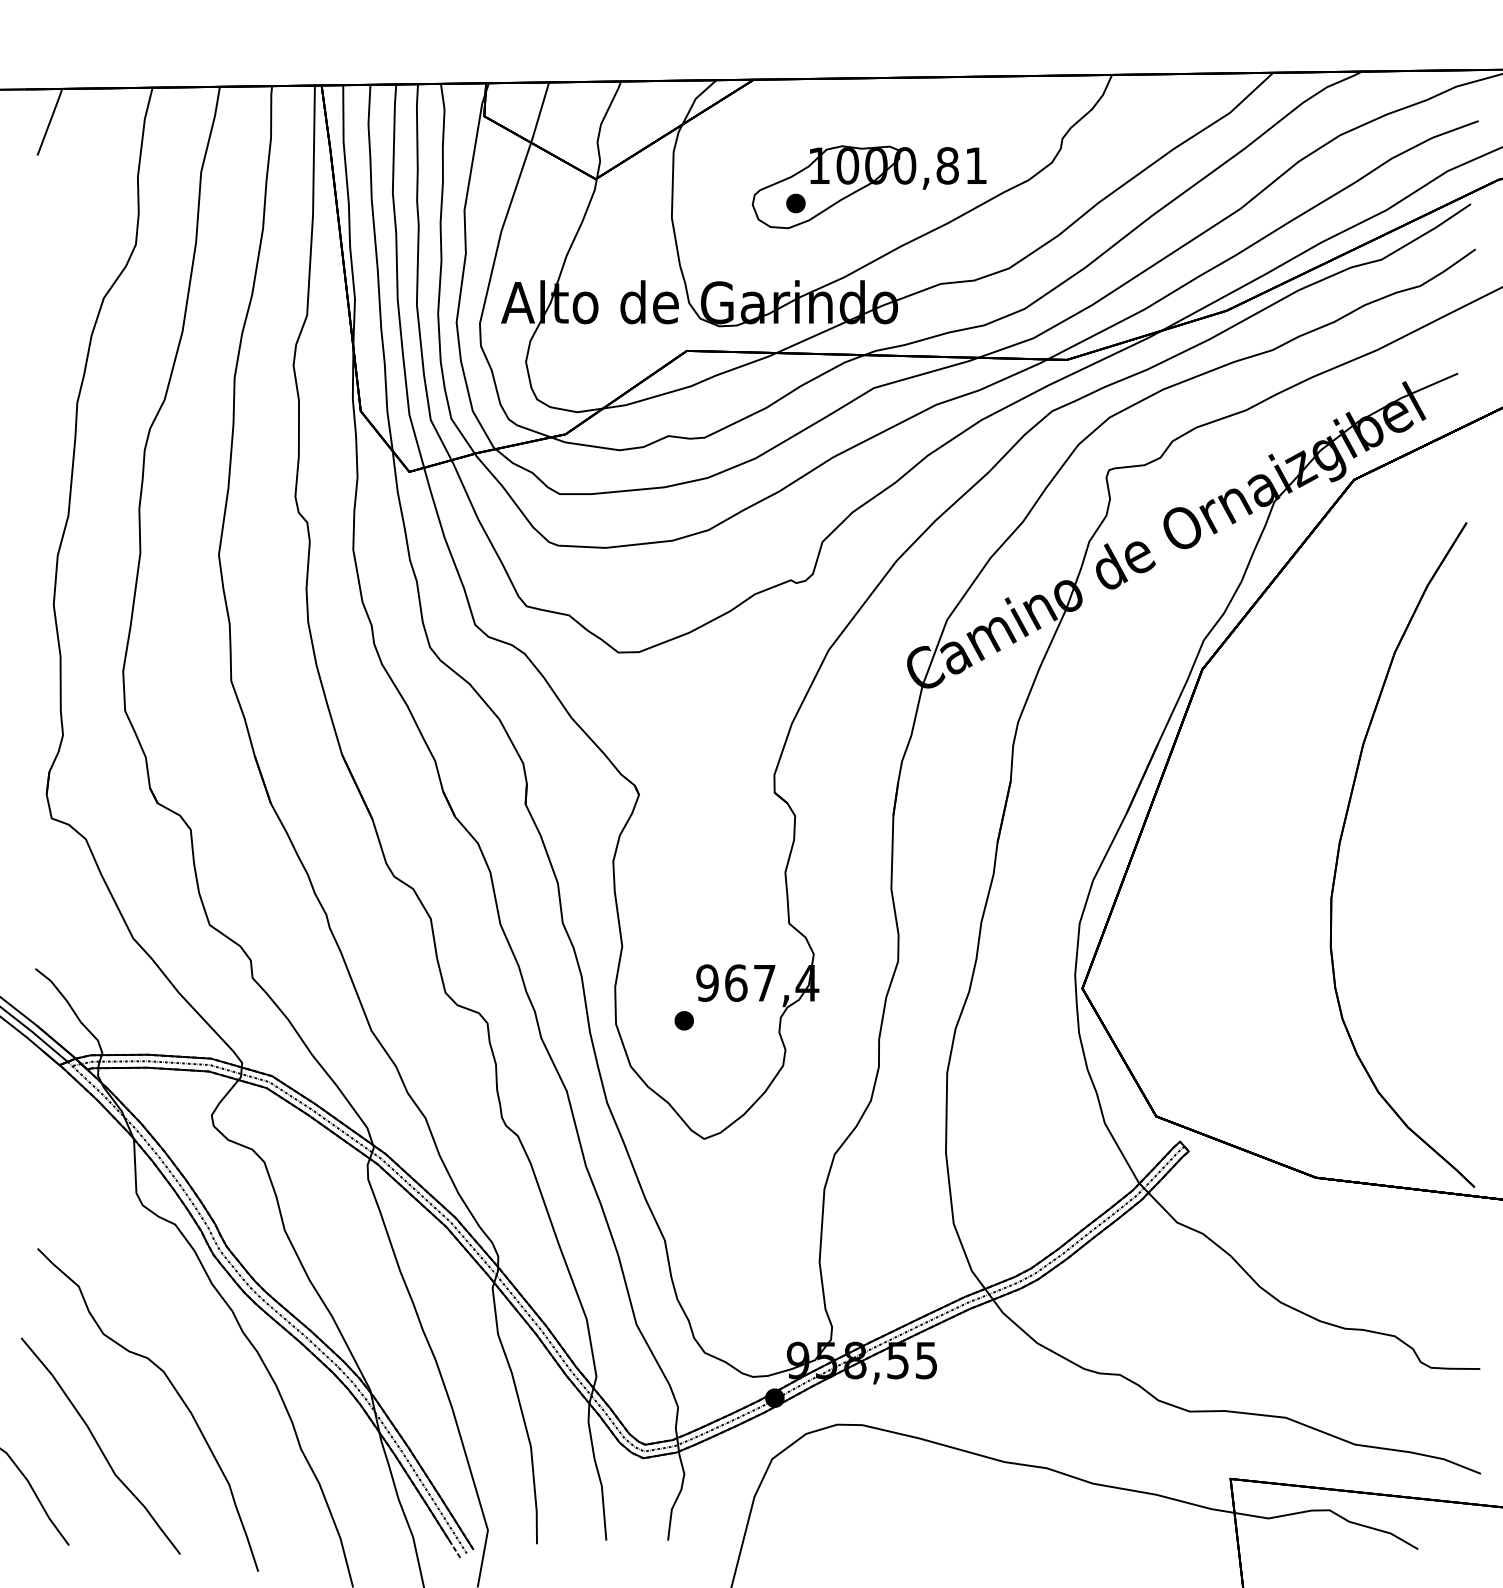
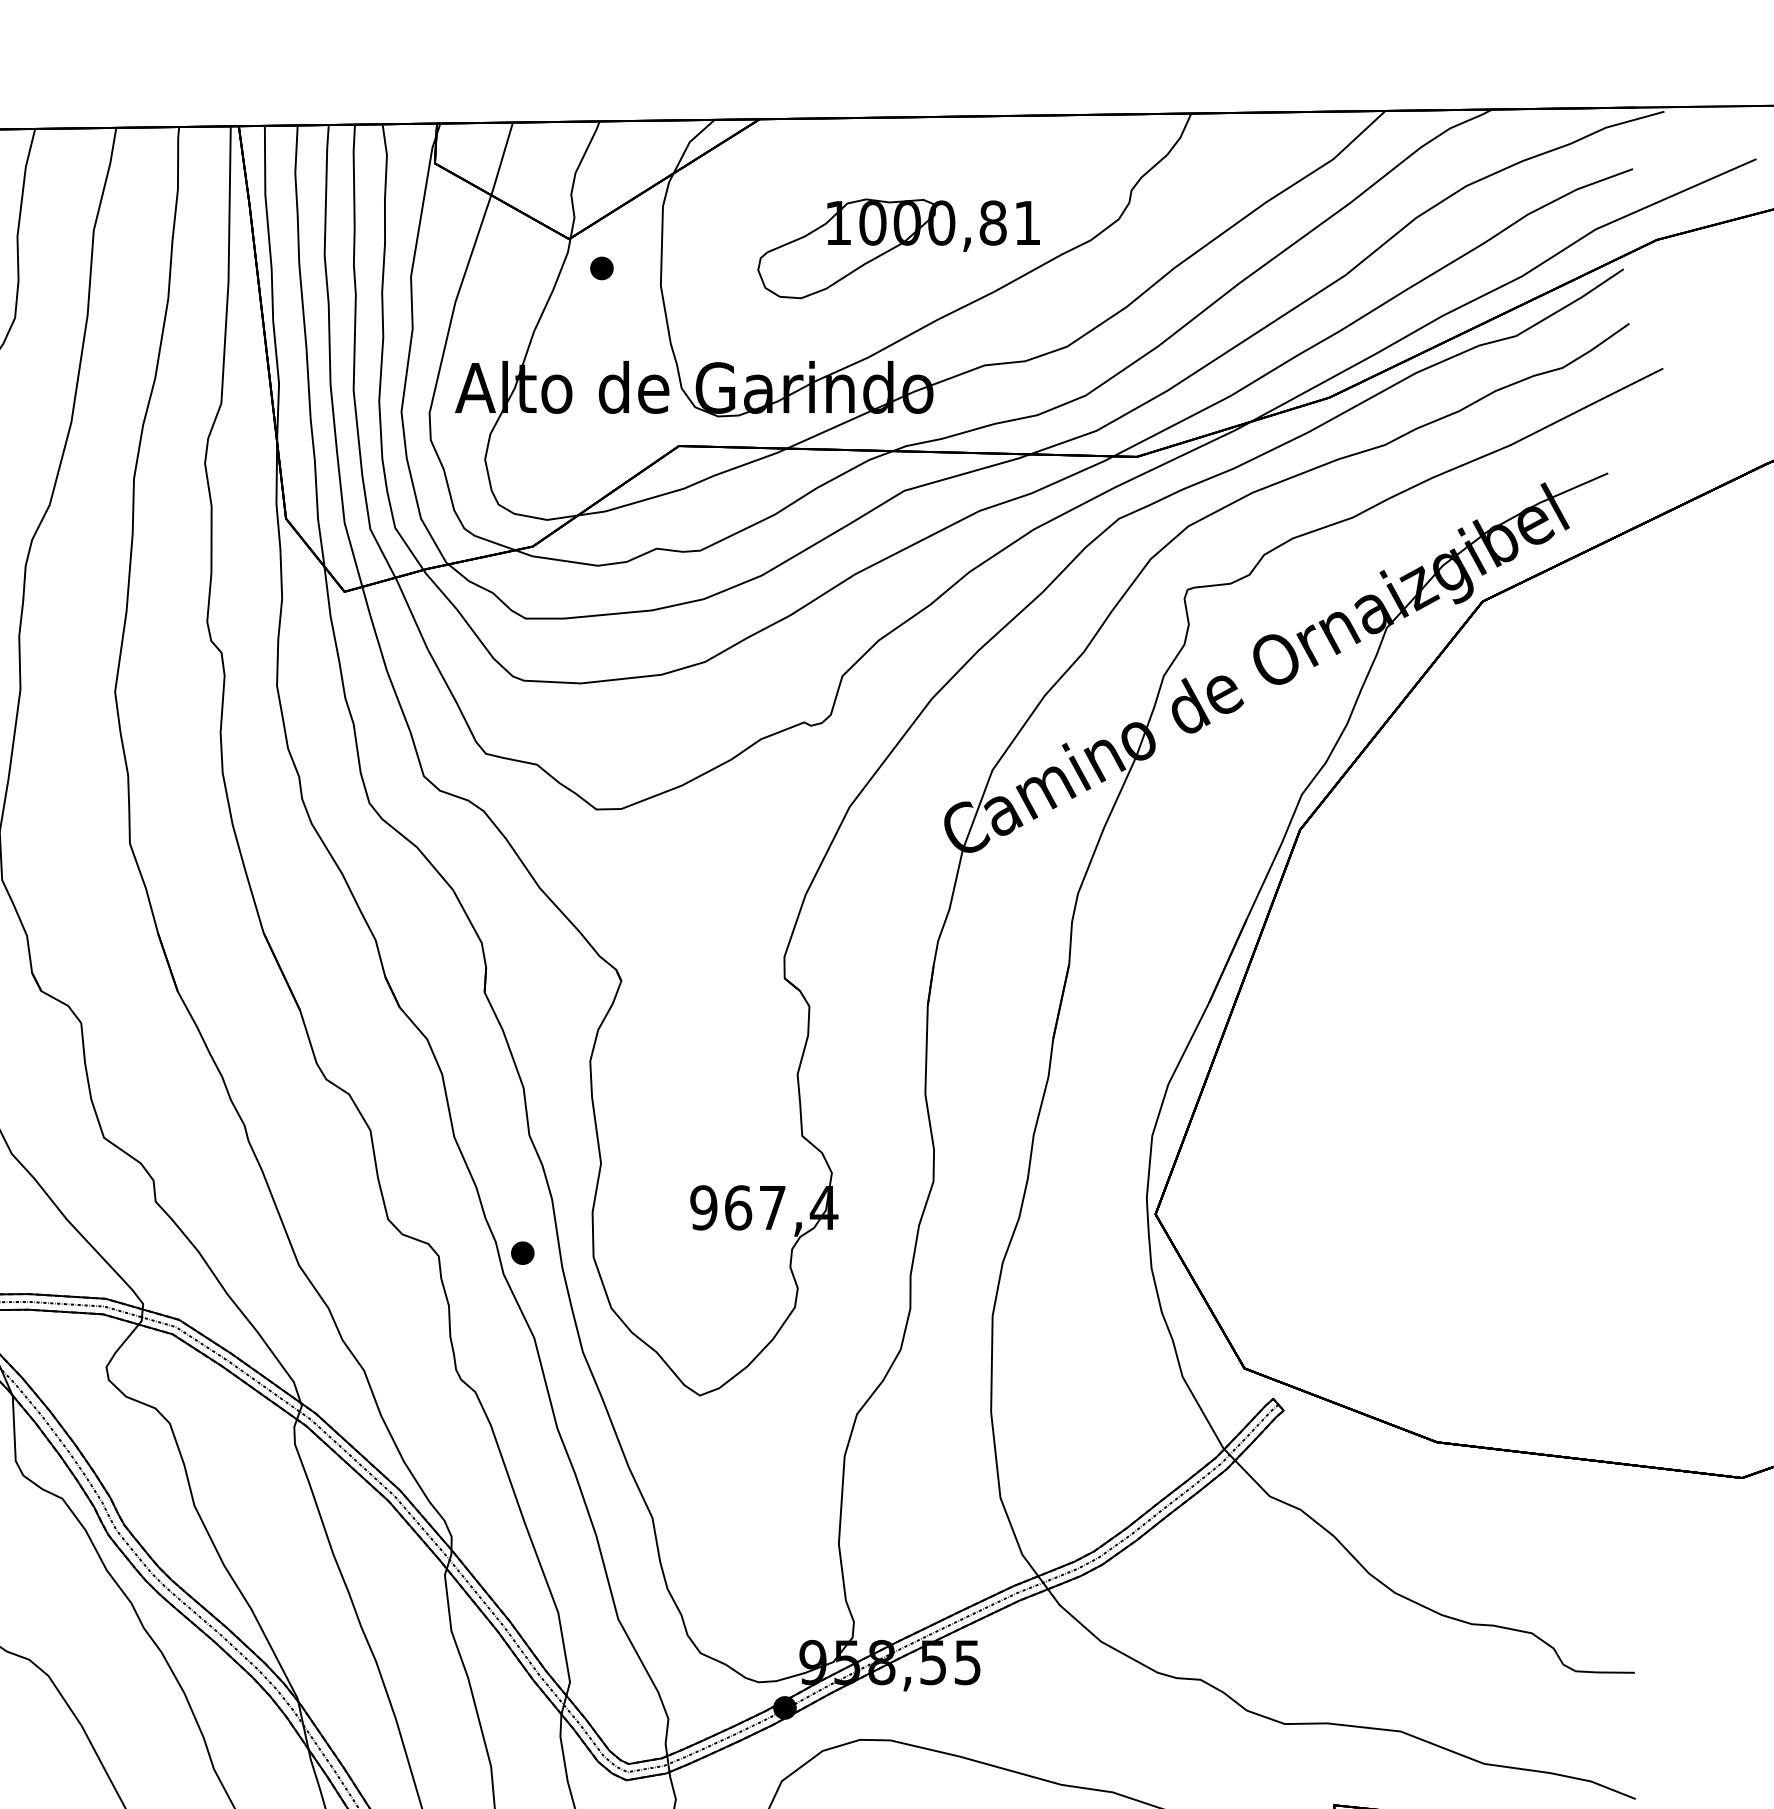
part: (795, 203) -> (601, 268), moved
part: (1340, 846) -> (1466, 1043), removed
part: (683, 1020) -> (521, 1252), moved

